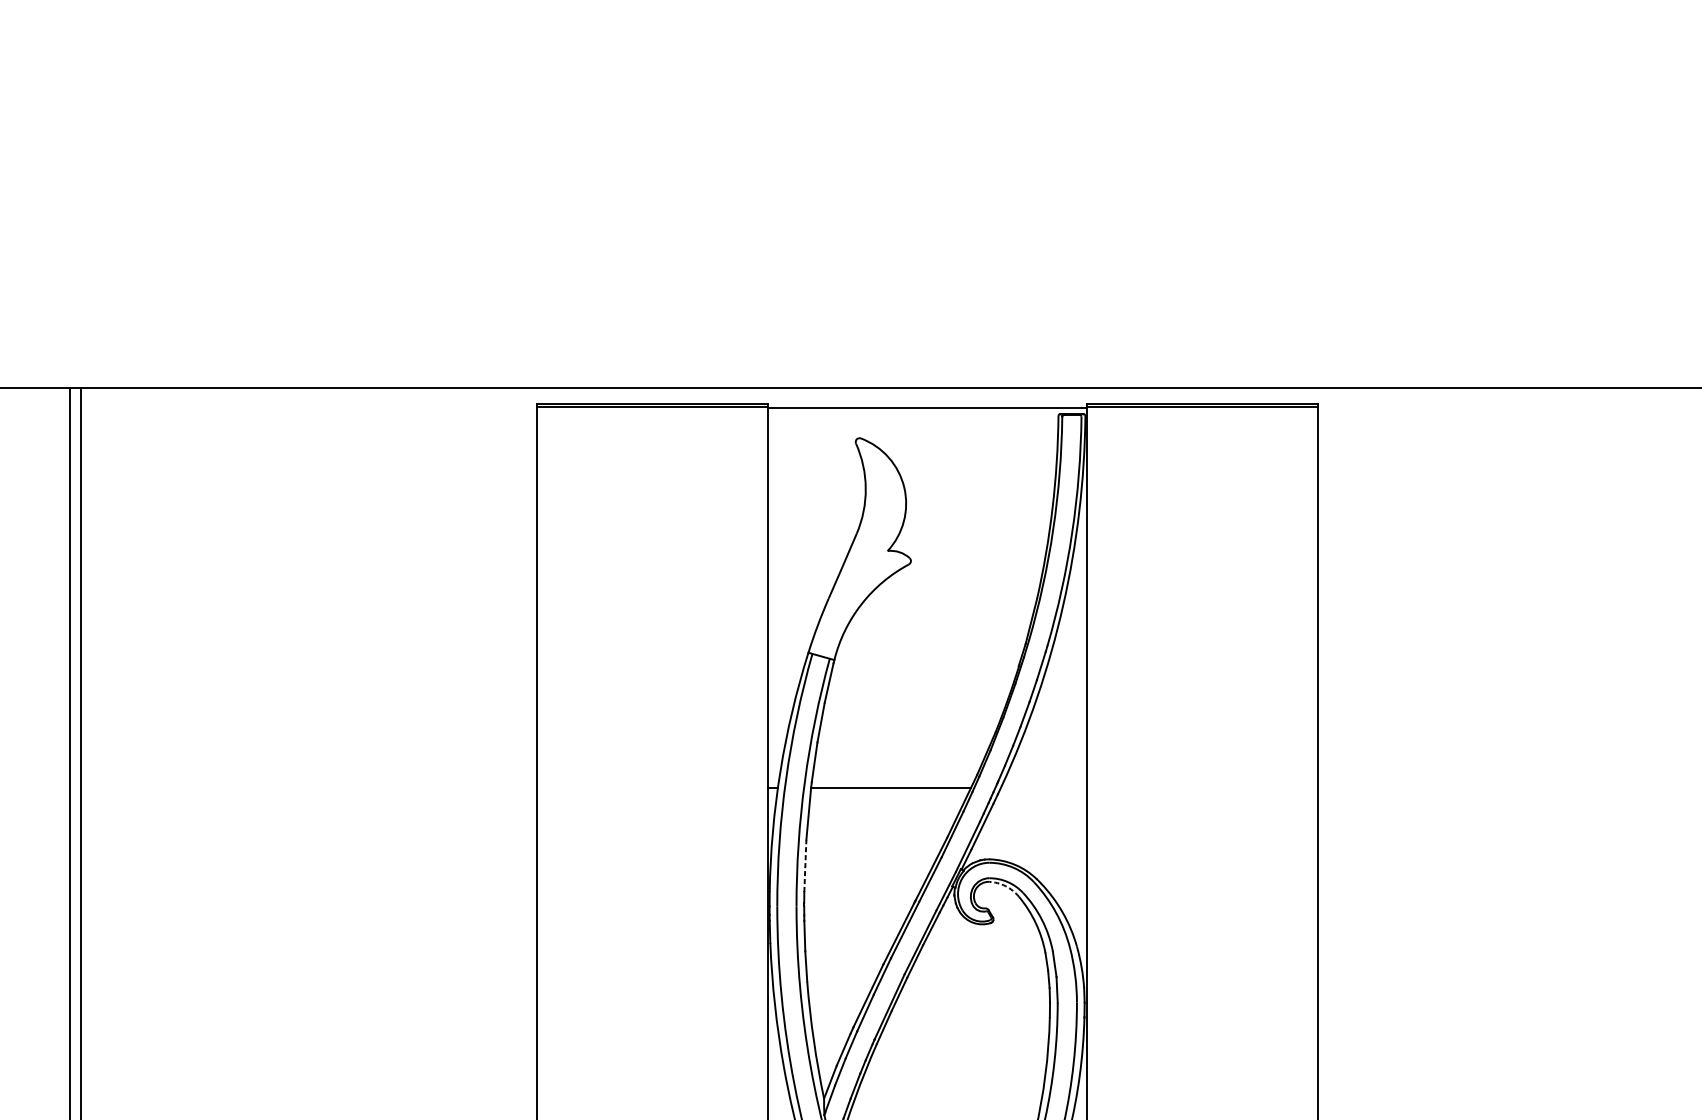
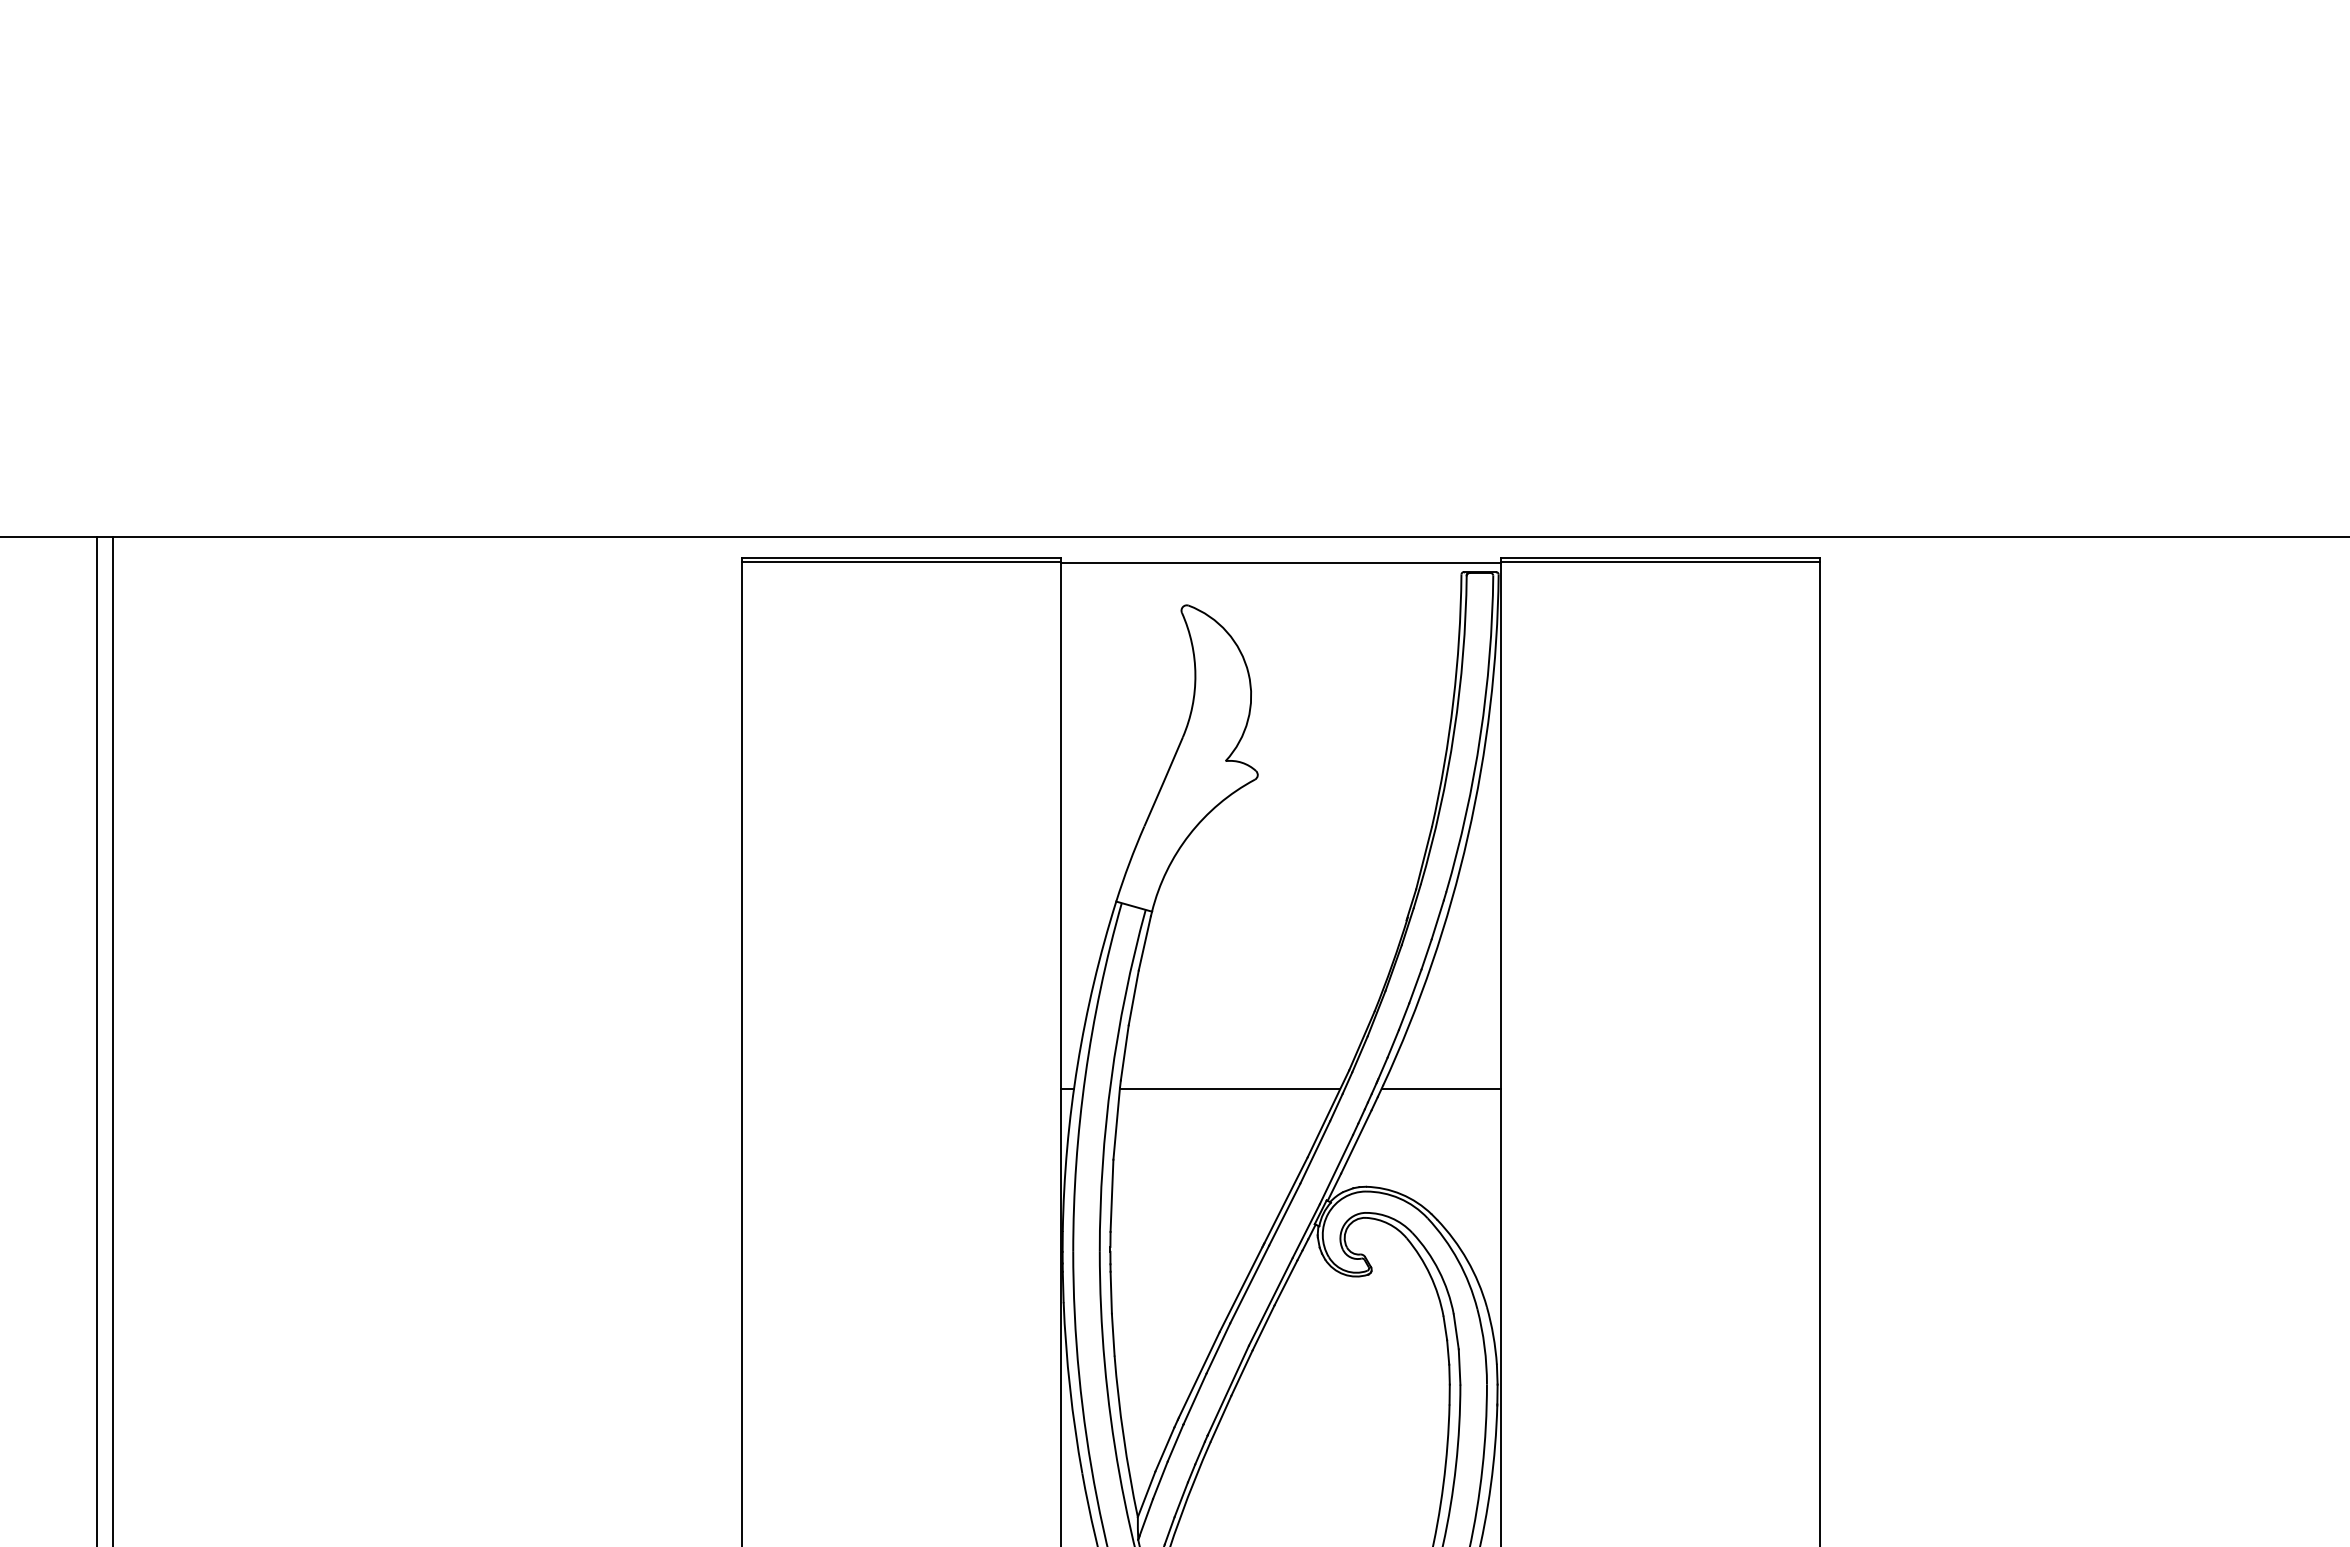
line: (1044, 788) -> (1441, 1088), added
line: (805, 865) -> (1112, 1195), dashed -> solid
arc: (1005, 885) -> (1388, 1223), dashed -> solid

